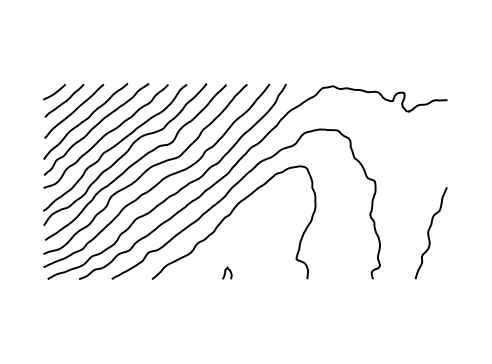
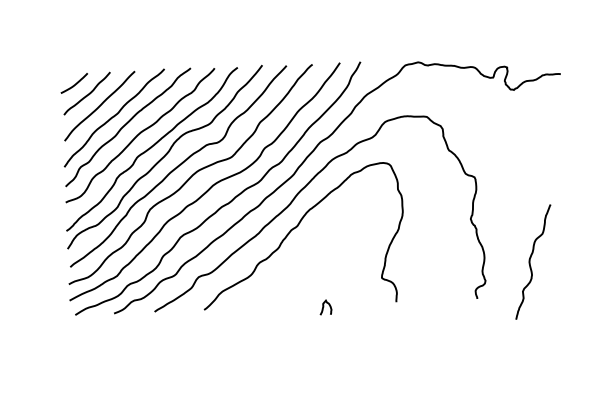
curve: (429, 233) -> (531, 262), moved
curve: (226, 272) -> (324, 306), moved

